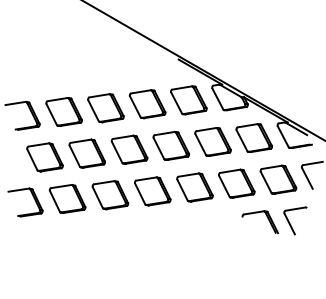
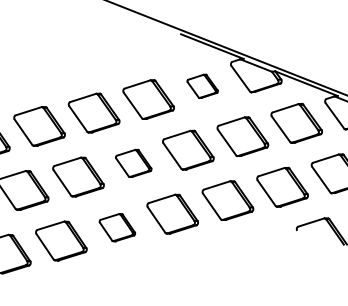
part: (188, 100) -> (202, 86), size x0.6
part: (129, 149) -> (133, 163), size x0.7
part: (110, 195) -> (117, 227), size x0.7

